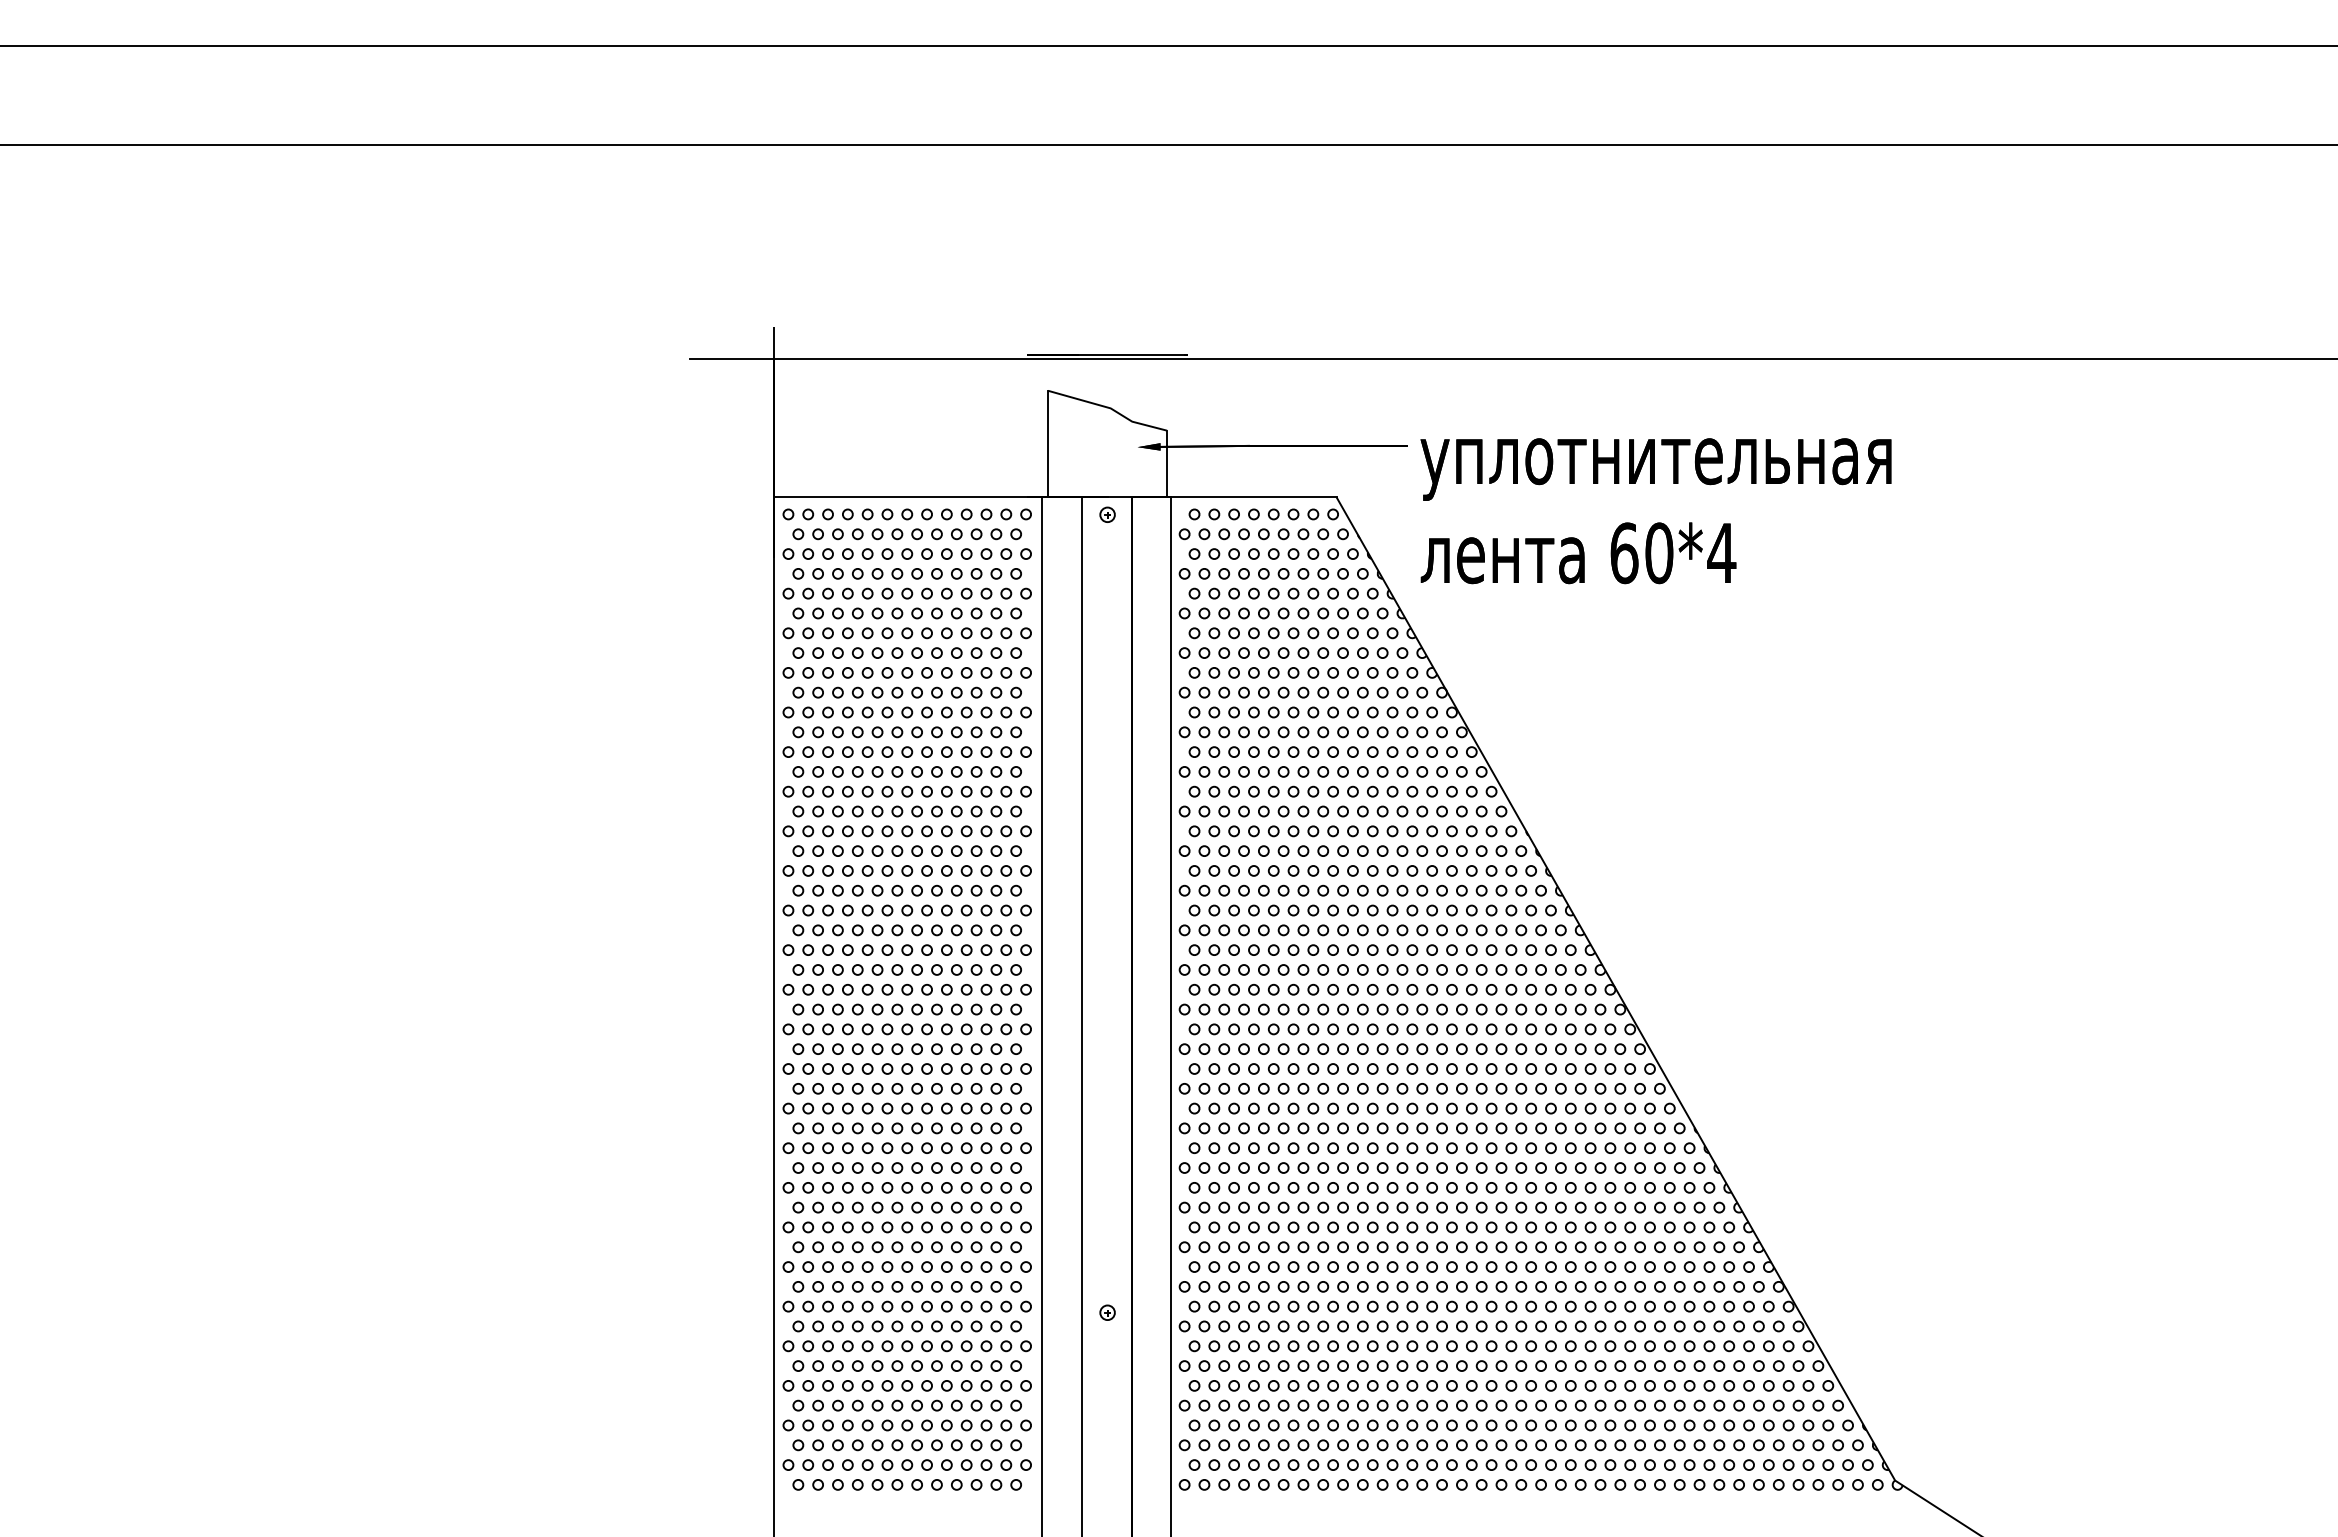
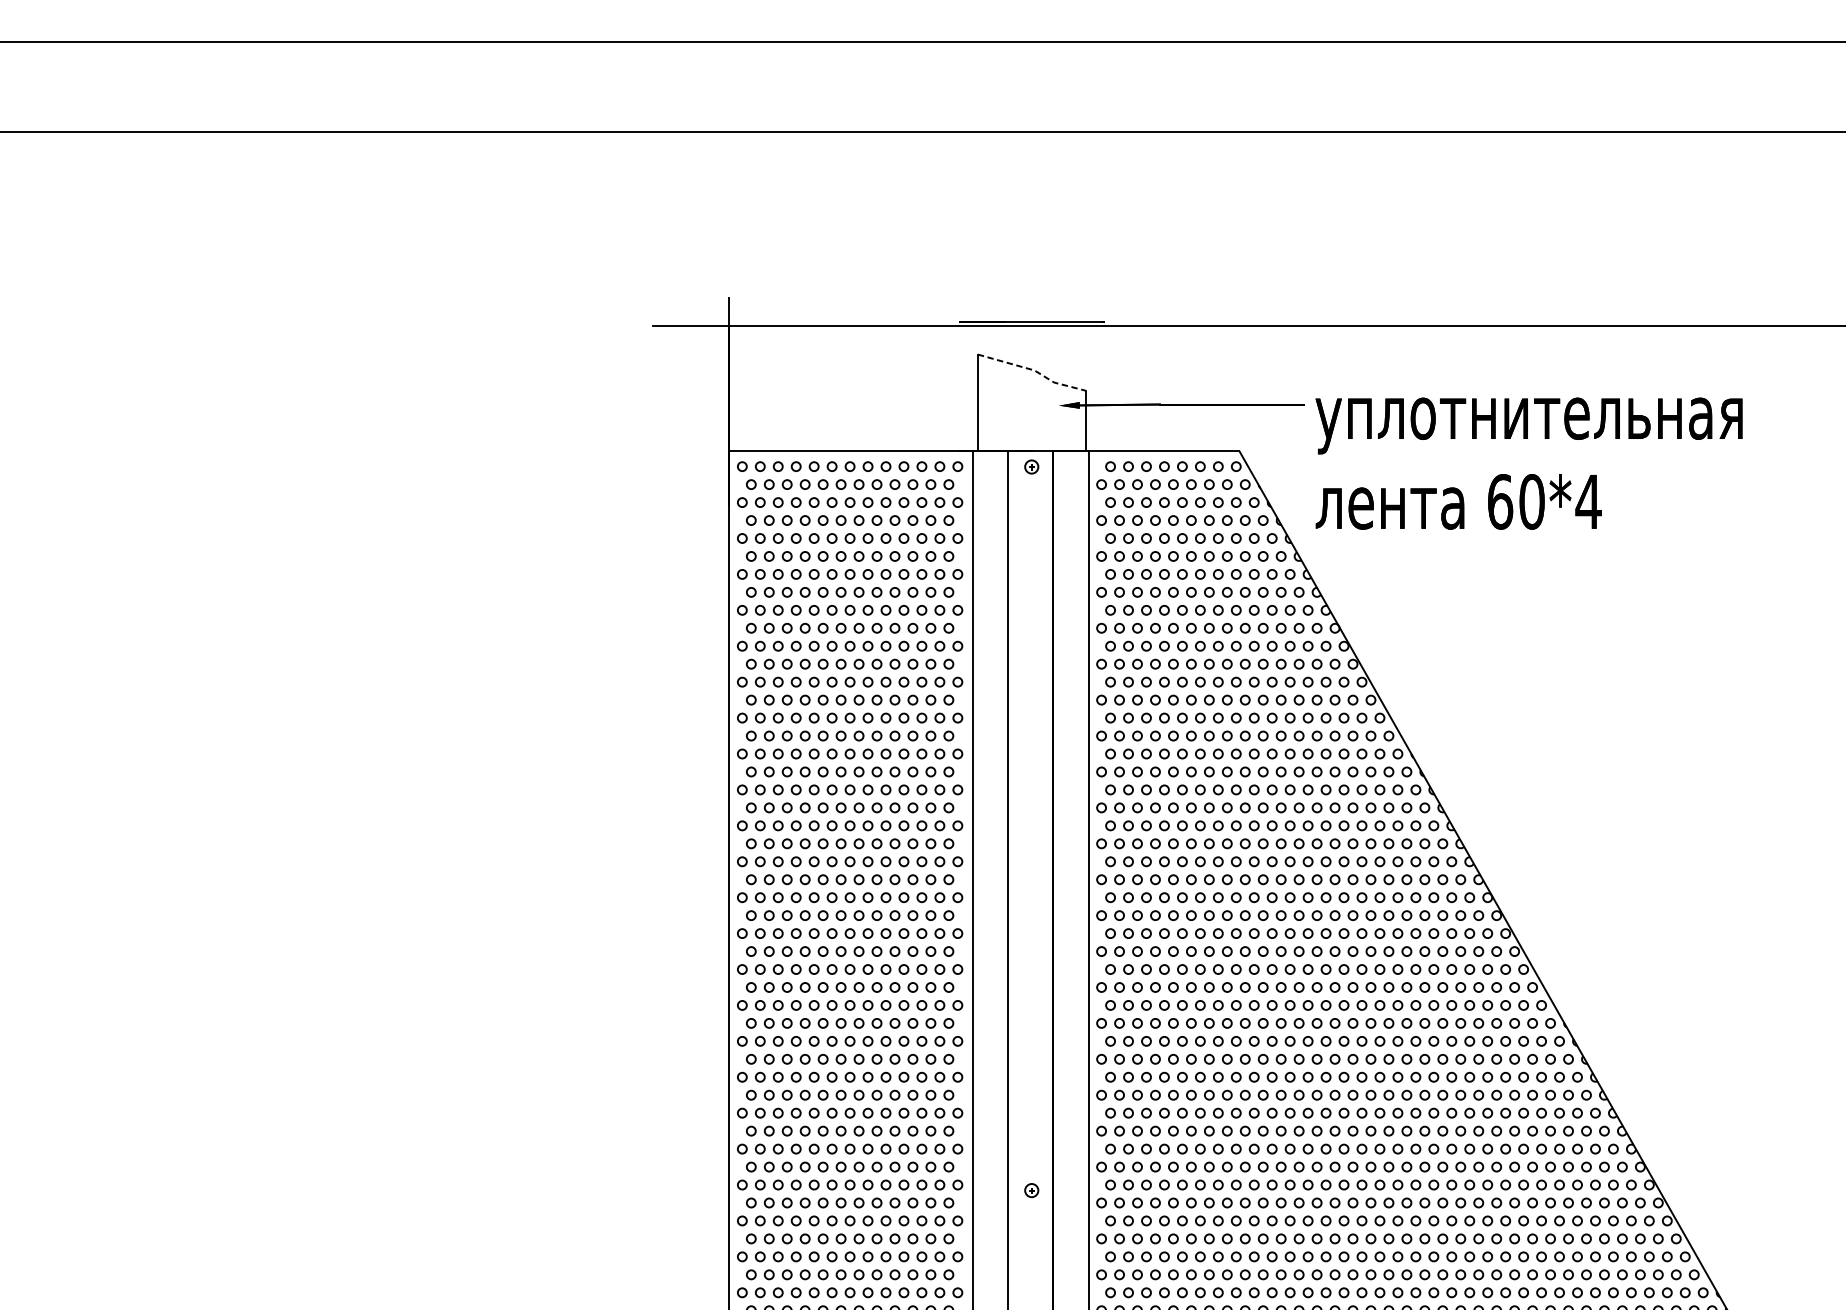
line: (1110, 408) -> (1034, 370), solid -> dashed

